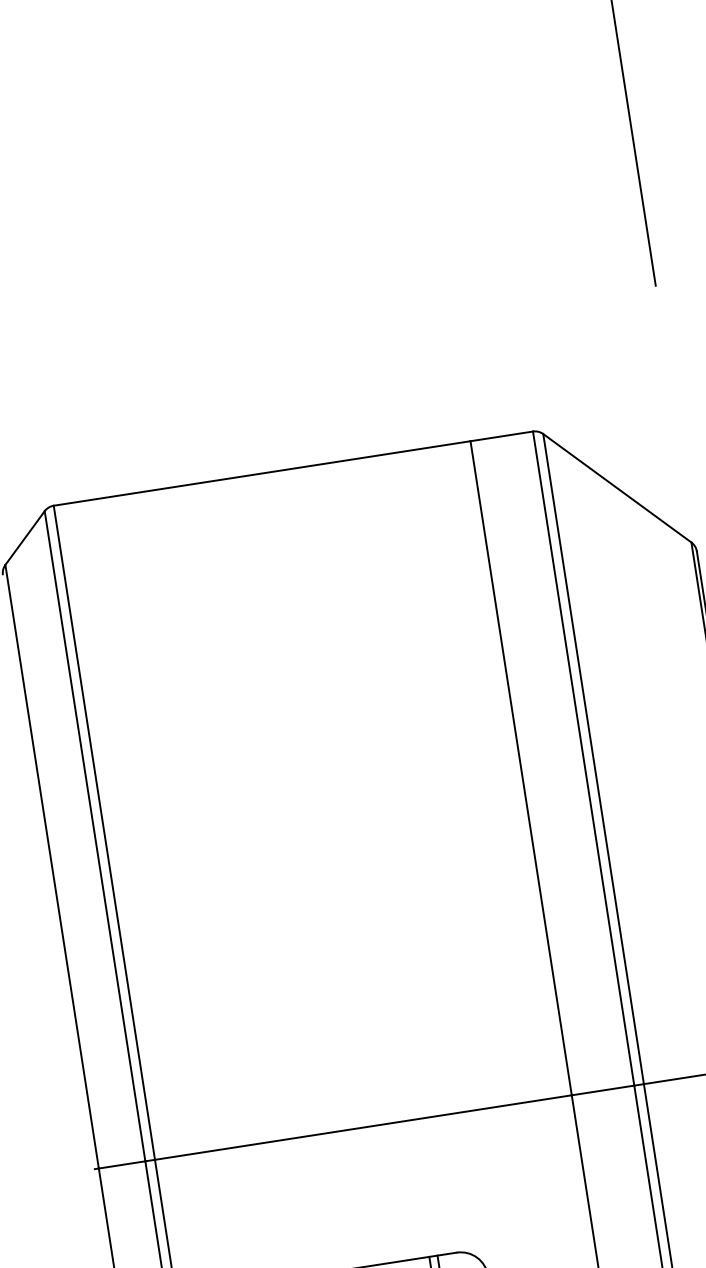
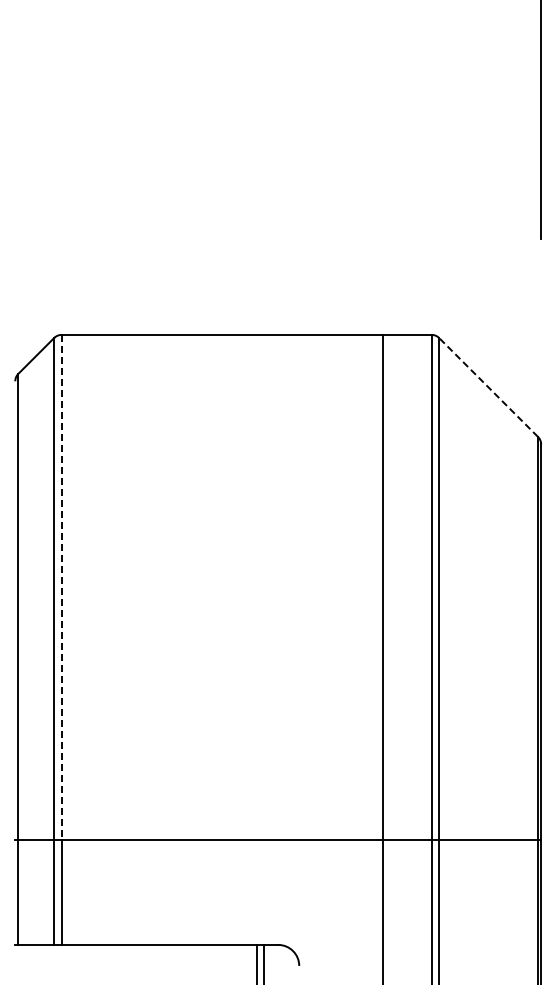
line: (617, 488) -> (488, 387), solid -> dashed
line: (104, 833) -> (61, 587), solid -> dashed

